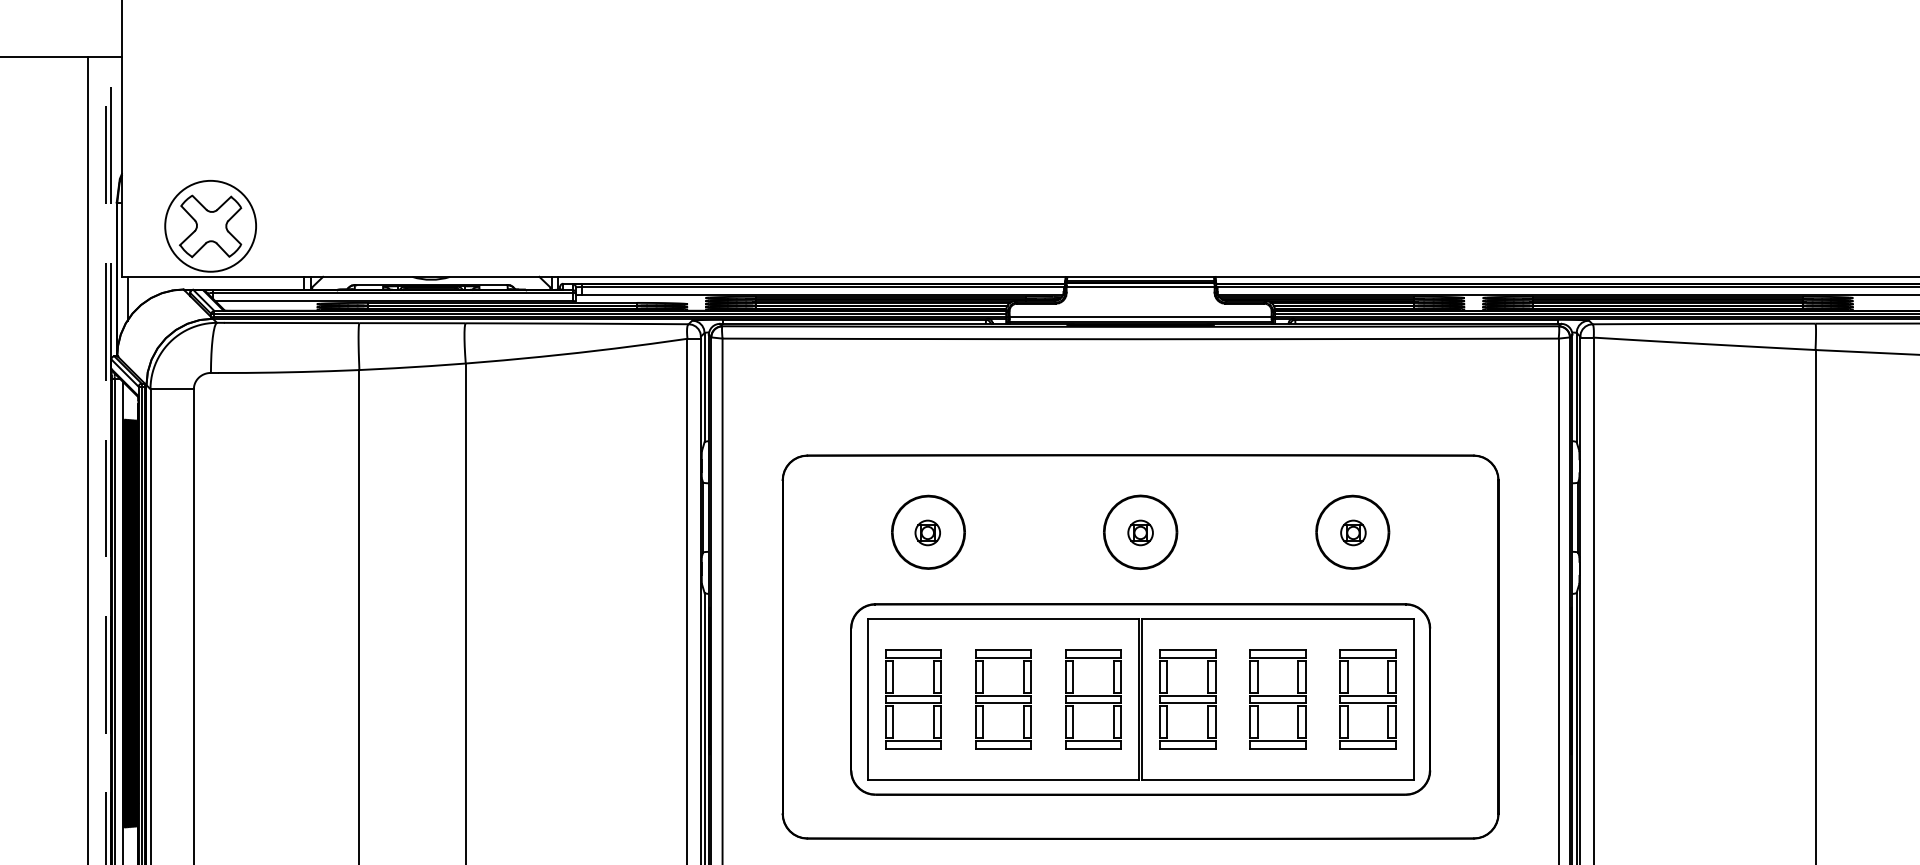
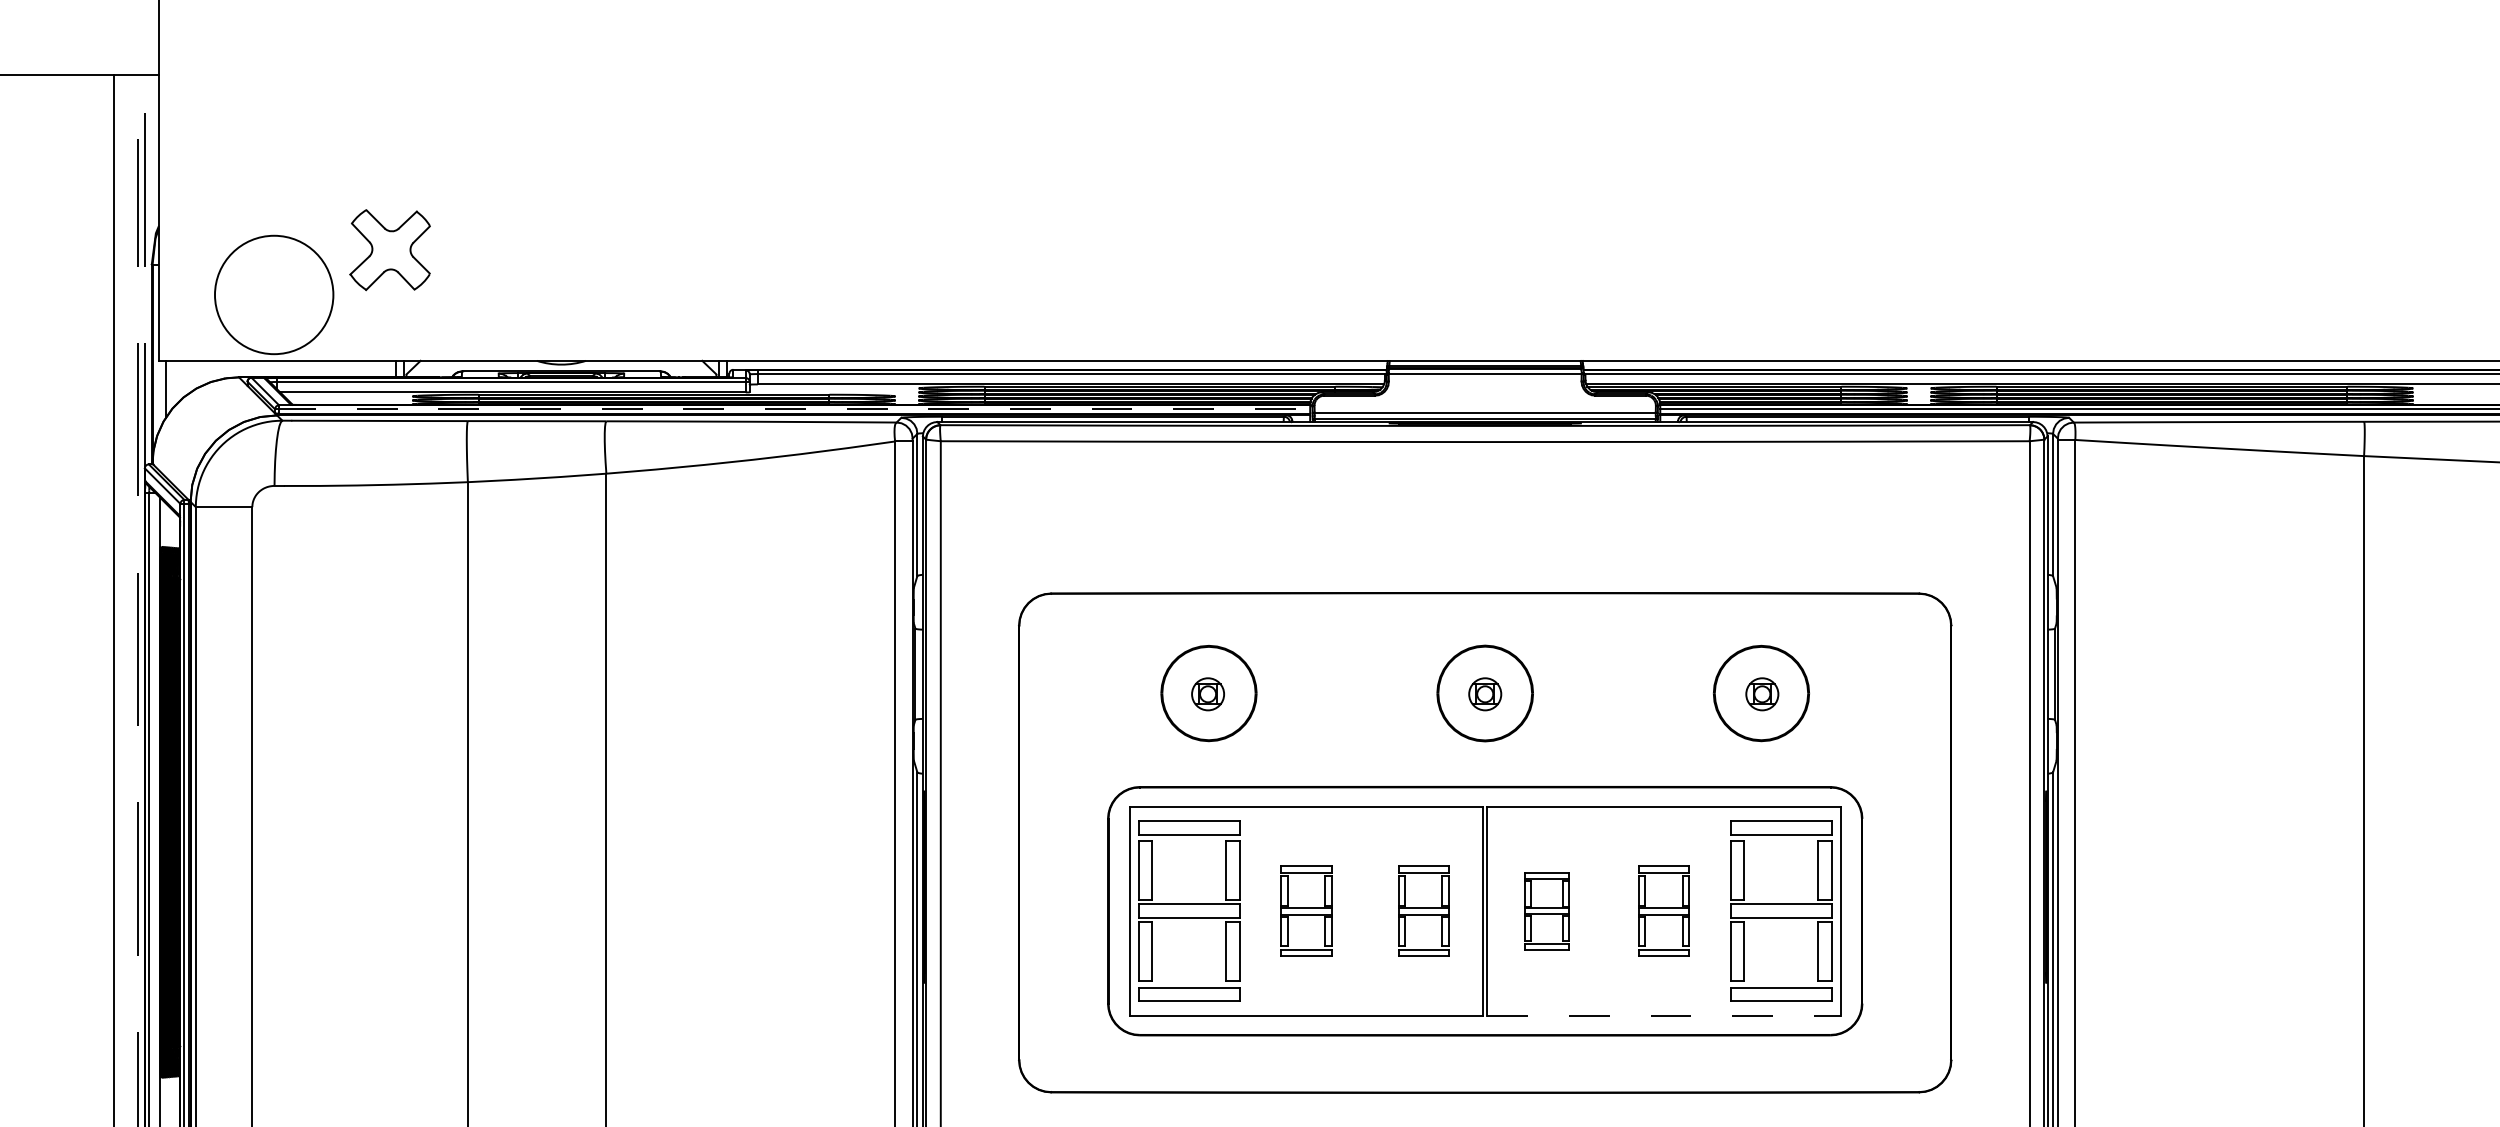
part: (210, 226) -> (389, 250), moved
line: (608, 314) -> (792, 409), solid -> dashed
part: (912, 699) -> (1188, 911), size x1.4
part: (1003, 699) -> (1306, 911), size x0.7
part: (1093, 699) -> (1423, 911), size x0.7
part: (1187, 699) -> (1546, 911), size x0.6
part: (1277, 699) -> (1663, 911), size x0.7
part: (1367, 699) -> (1780, 911), size x1.4
line: (1277, 779) -> (1663, 1015), solid -> dashed

